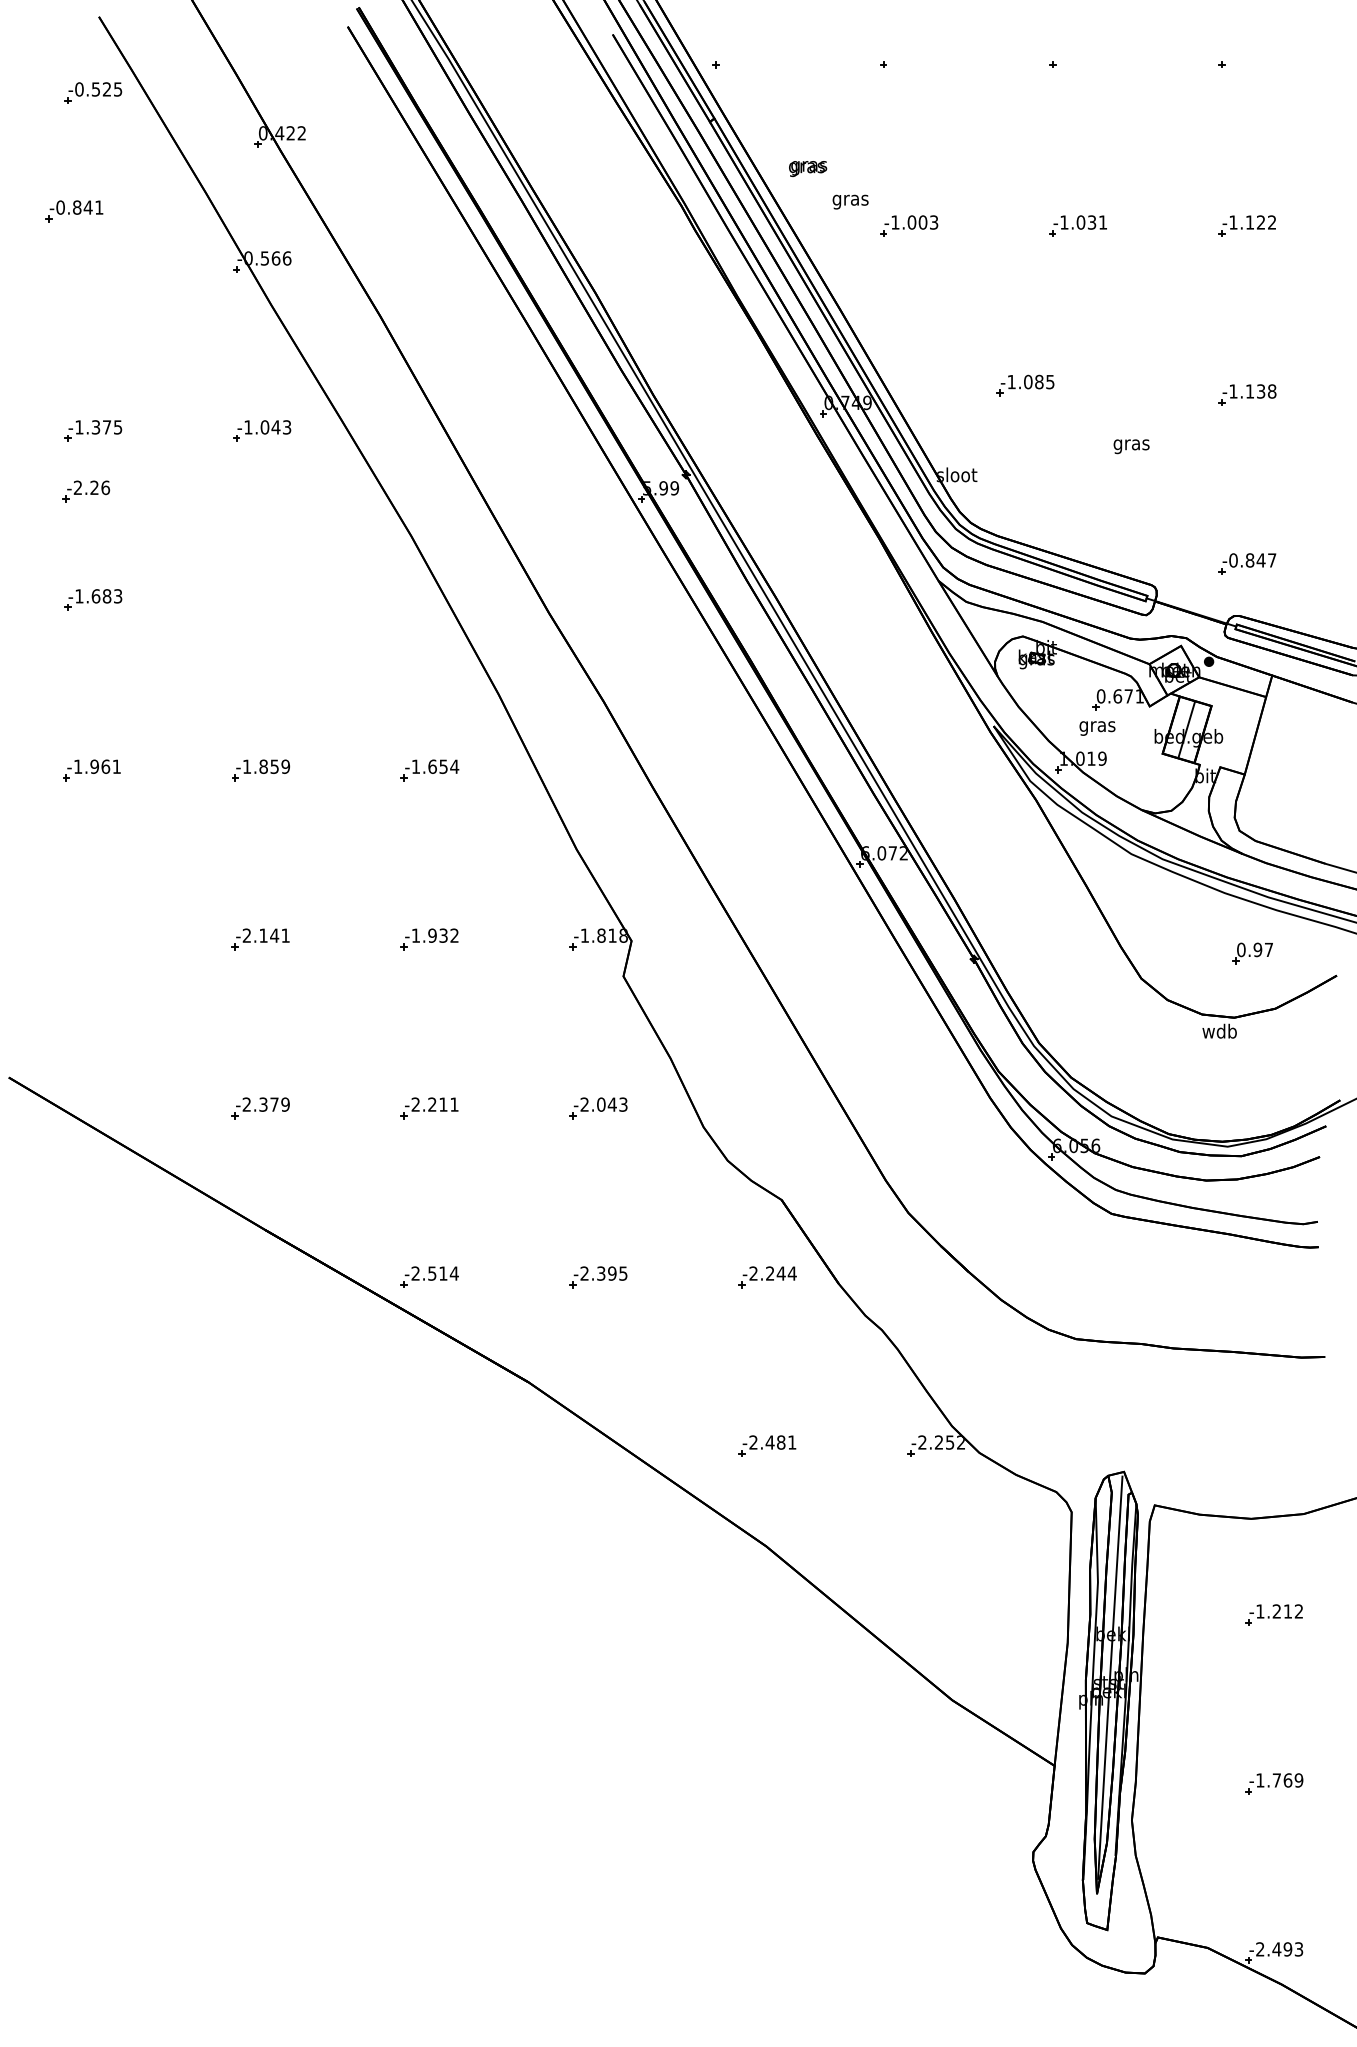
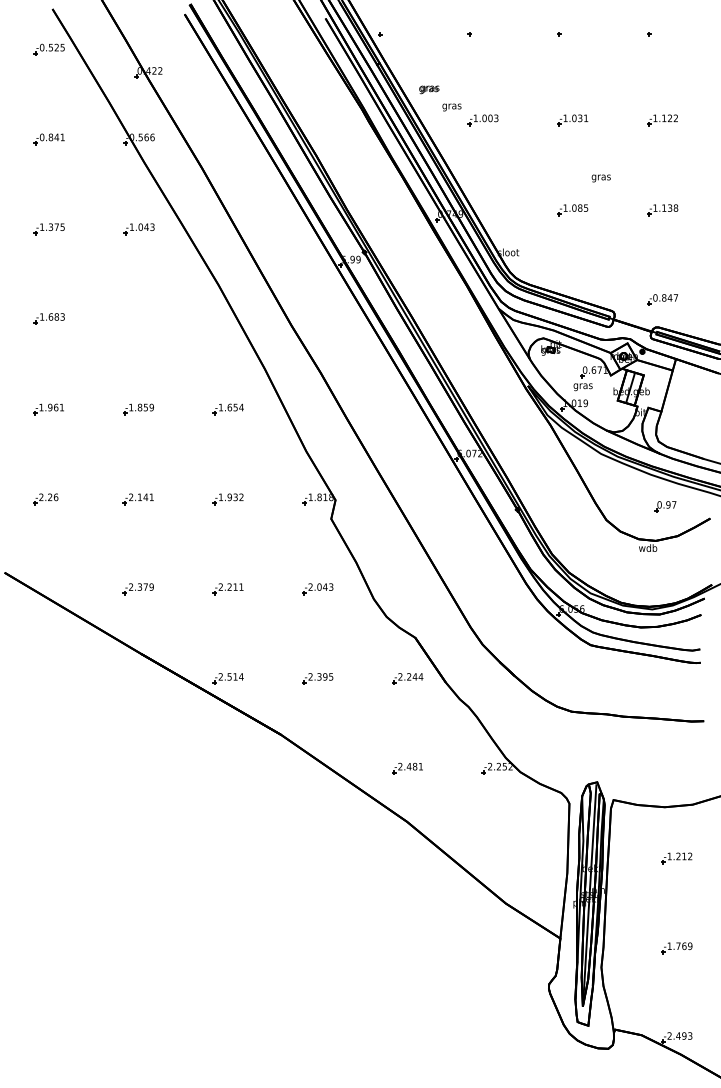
part: (72, 211) -> (48, 139), moved
part: (1024, 386) -> (572, 210), moved
text: (1130, 446) -> (600, 178), moved
part: (85, 491) -> (45, 499), moved

